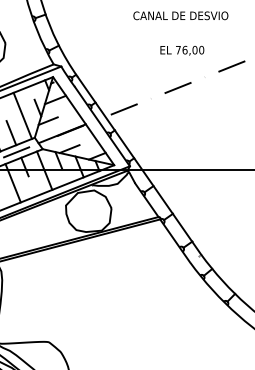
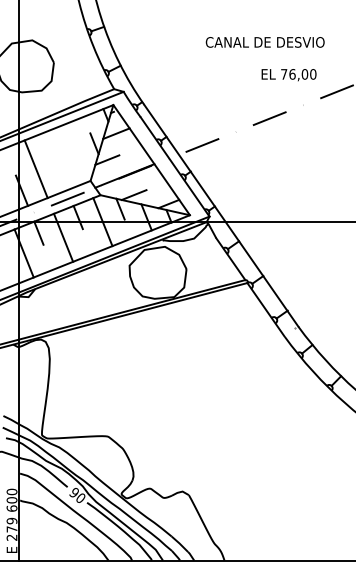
text: (180, 15) -> (264, 42), moved
text: (181, 51) -> (288, 75), moved
line: (22, 115) -> (75, 153), removed
line: (11, 132) -> (61, 174), removed

